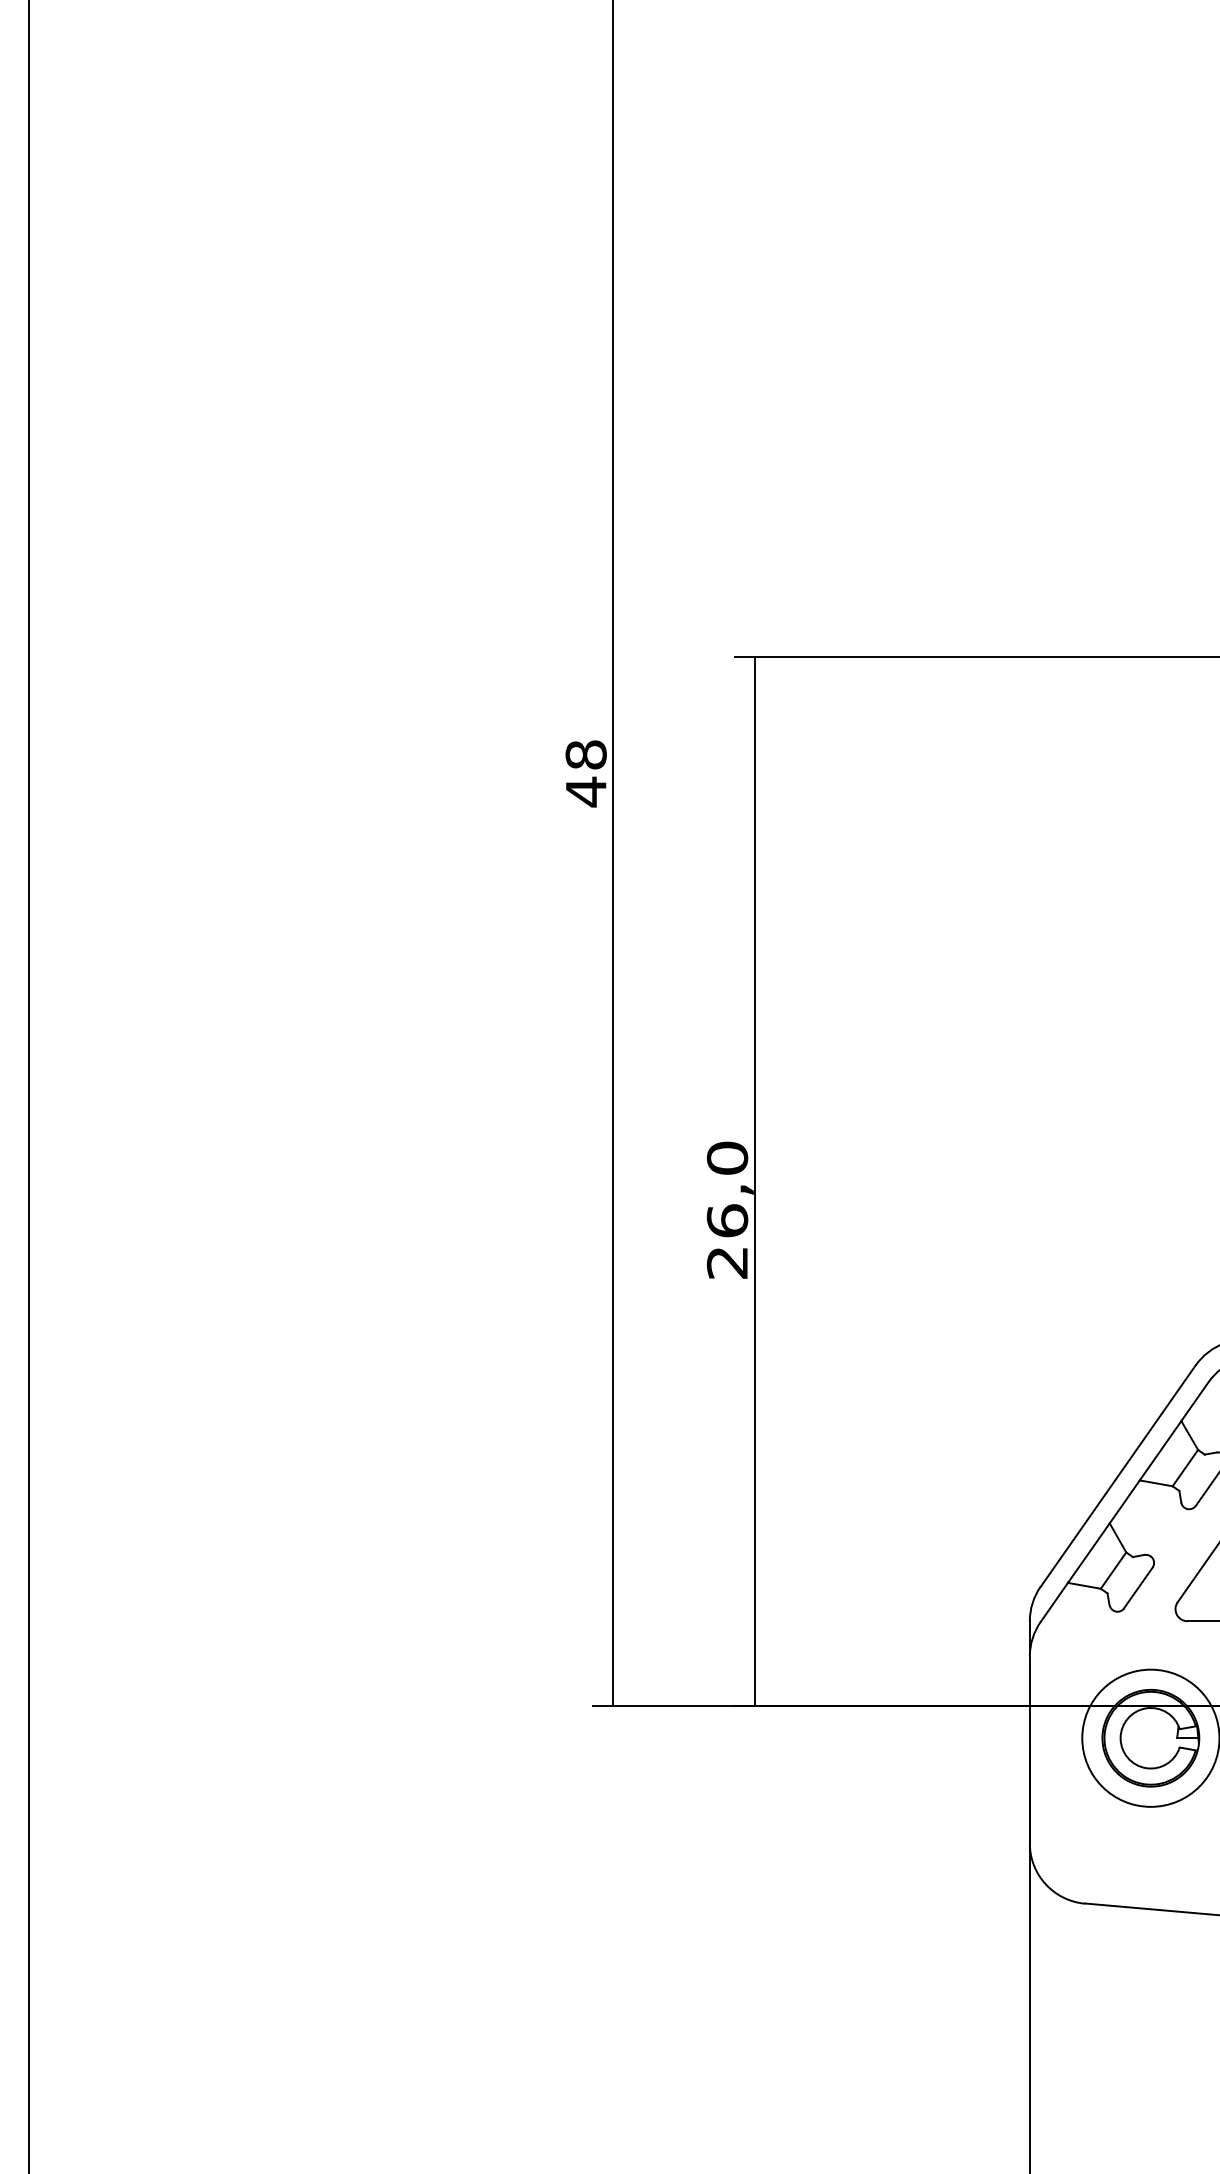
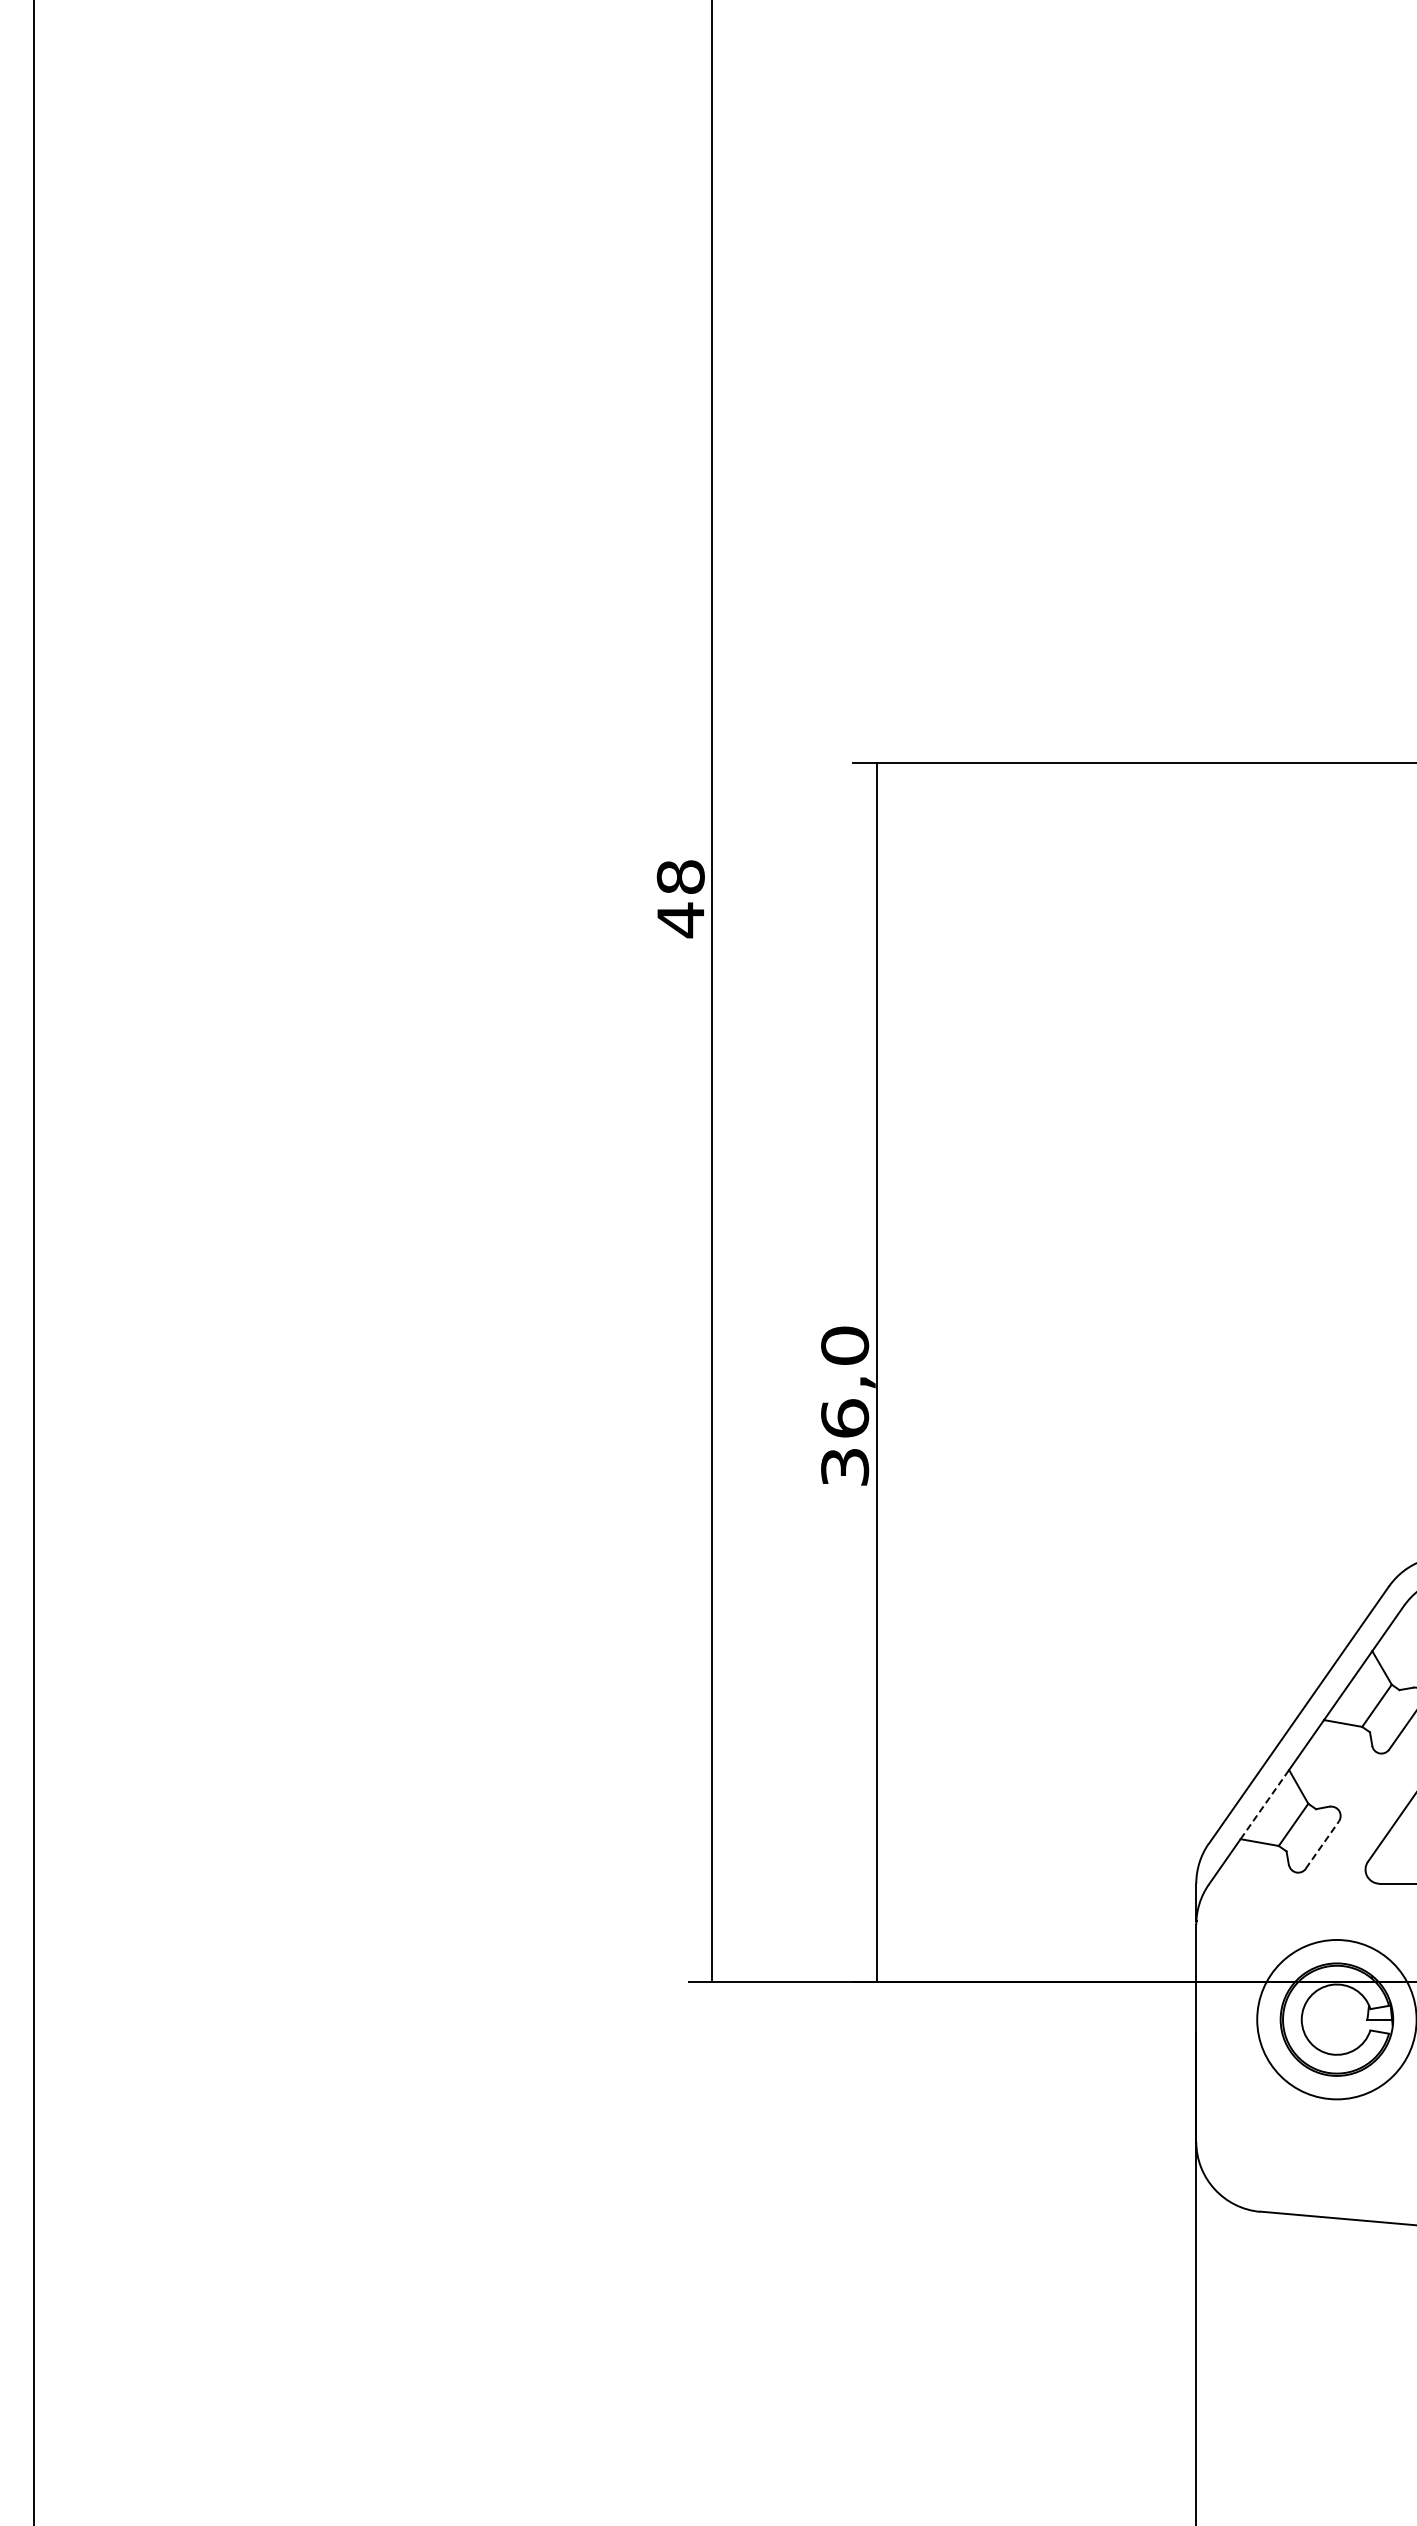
text: (727, 1263) -> (845, 1467), 26,0 -> 36,0
line: (1089, 1553) -> (1265, 1804), solid -> dashed
line: (1138, 1588) -> (1322, 1845), solid -> dashed

